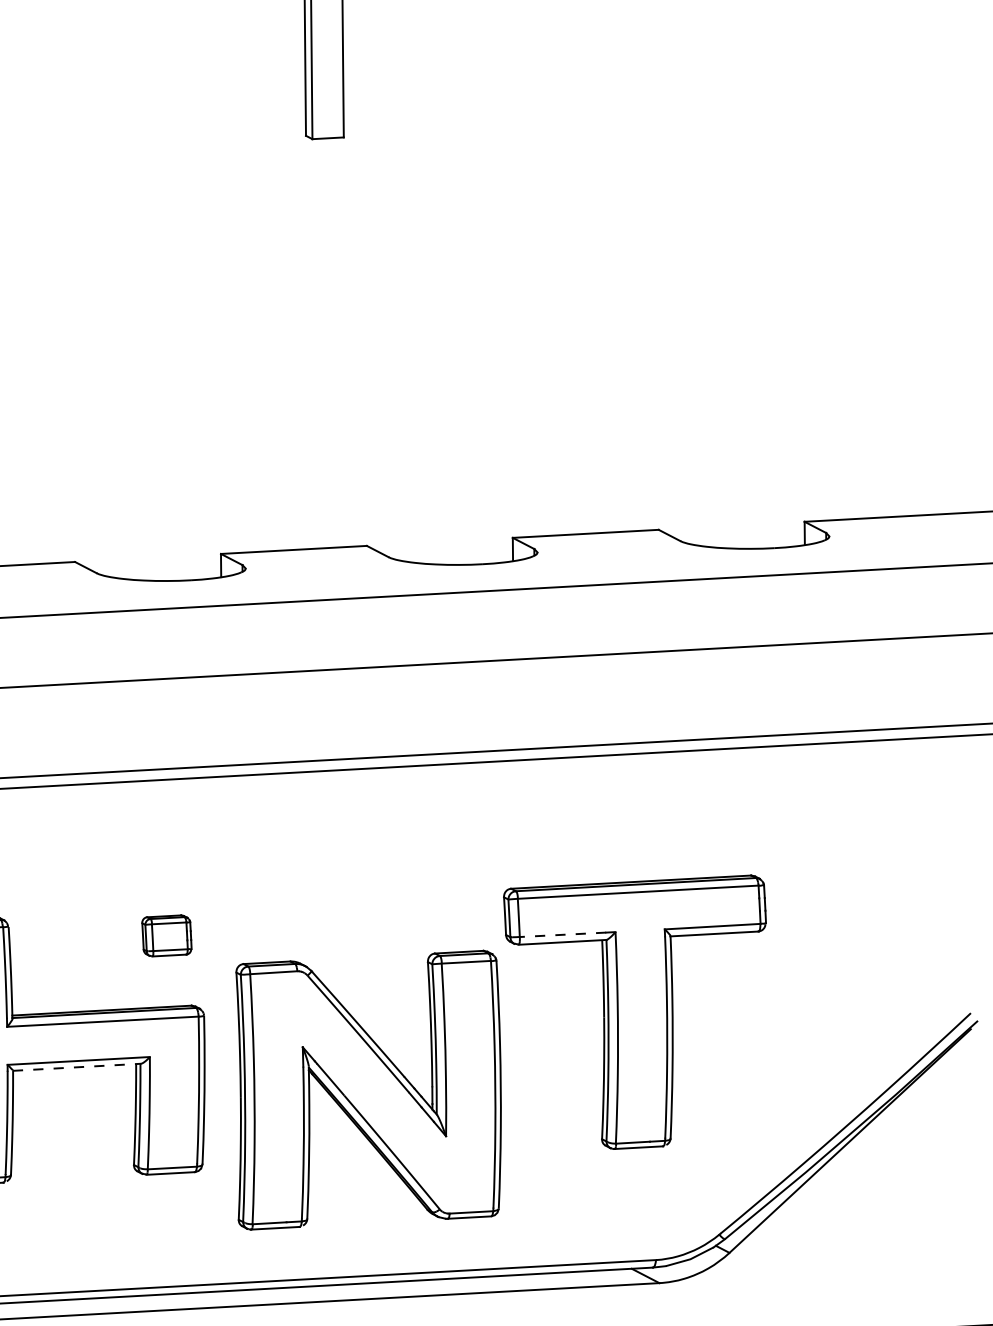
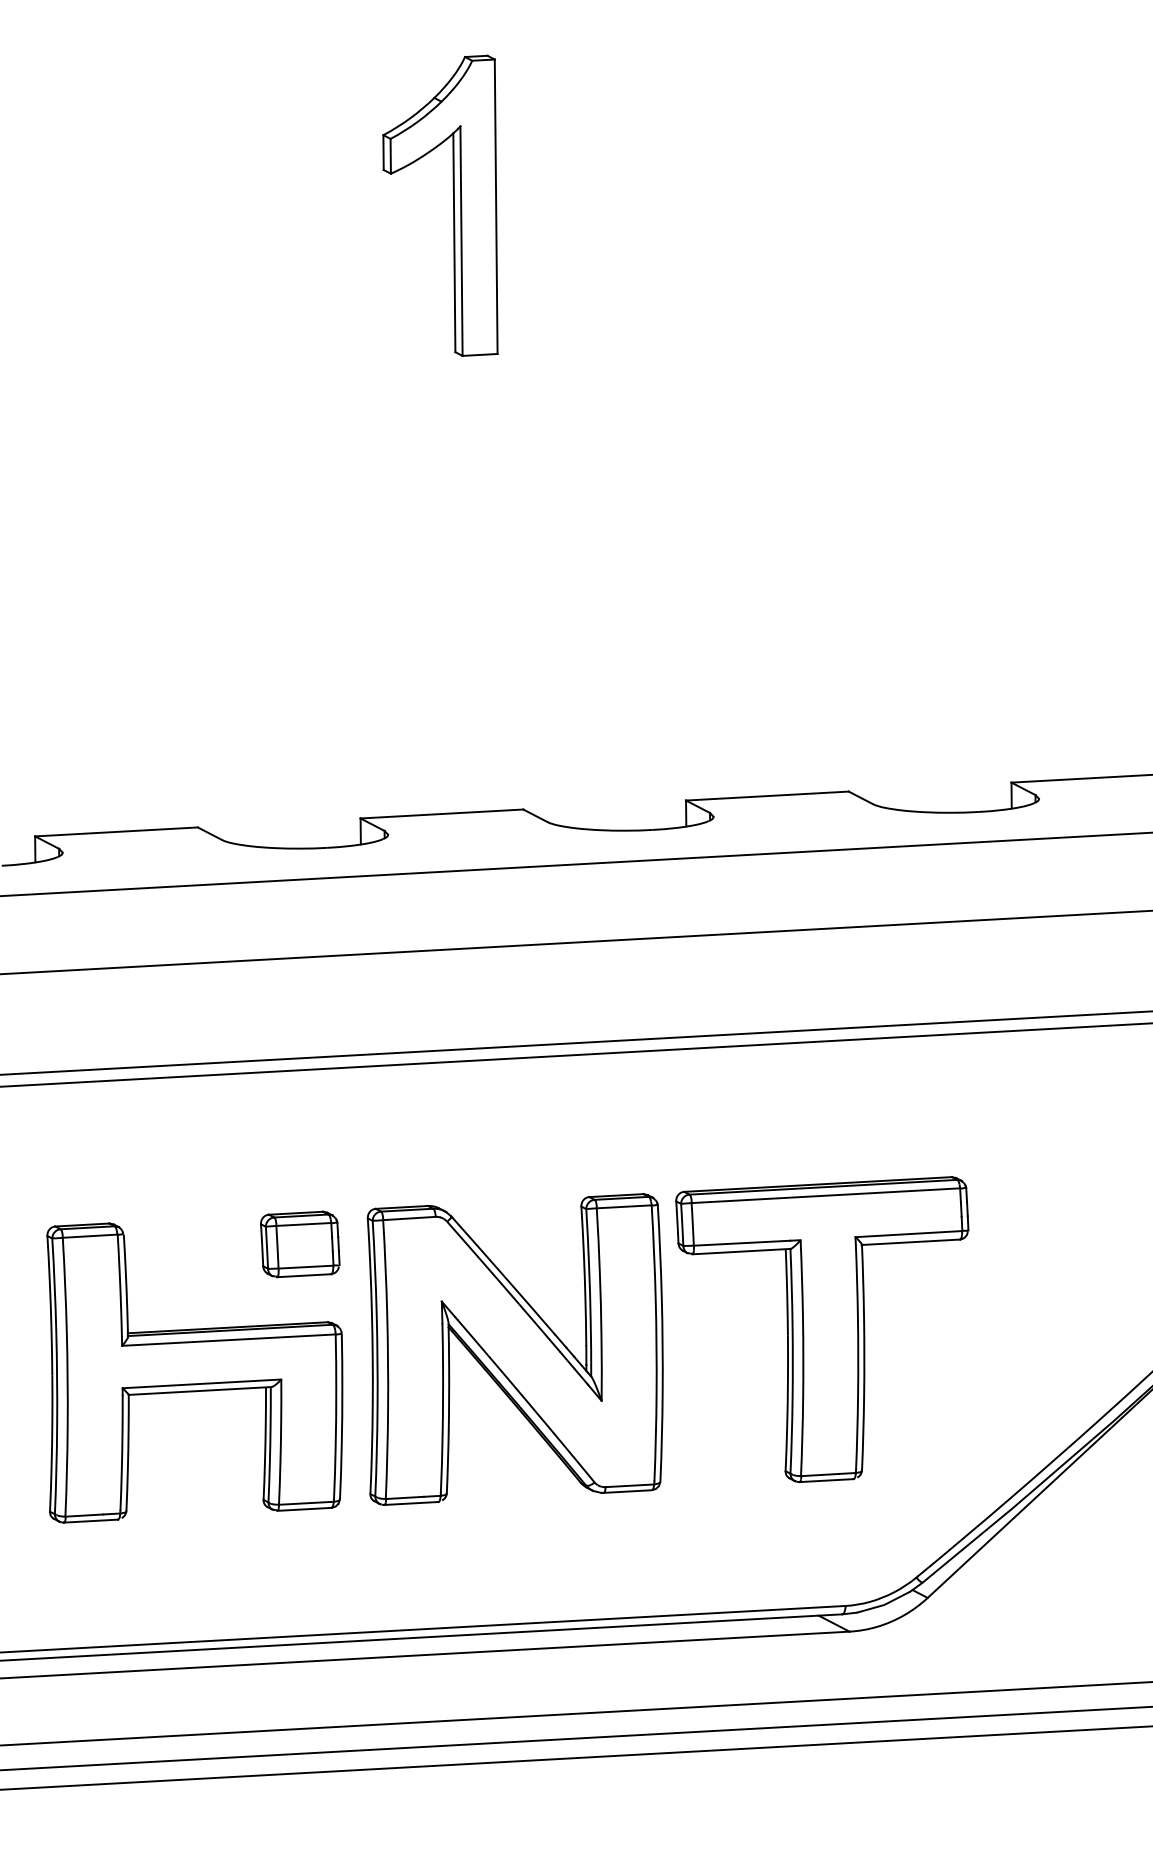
part: (167, 935) -> (300, 1244), size x1.43
line: (562, 935) -> (741, 1243), dashed -> solid
line: (77, 1066) -> (200, 1390), dashed -> solid
part: (367, 1090) -> (514, 1349), moved

